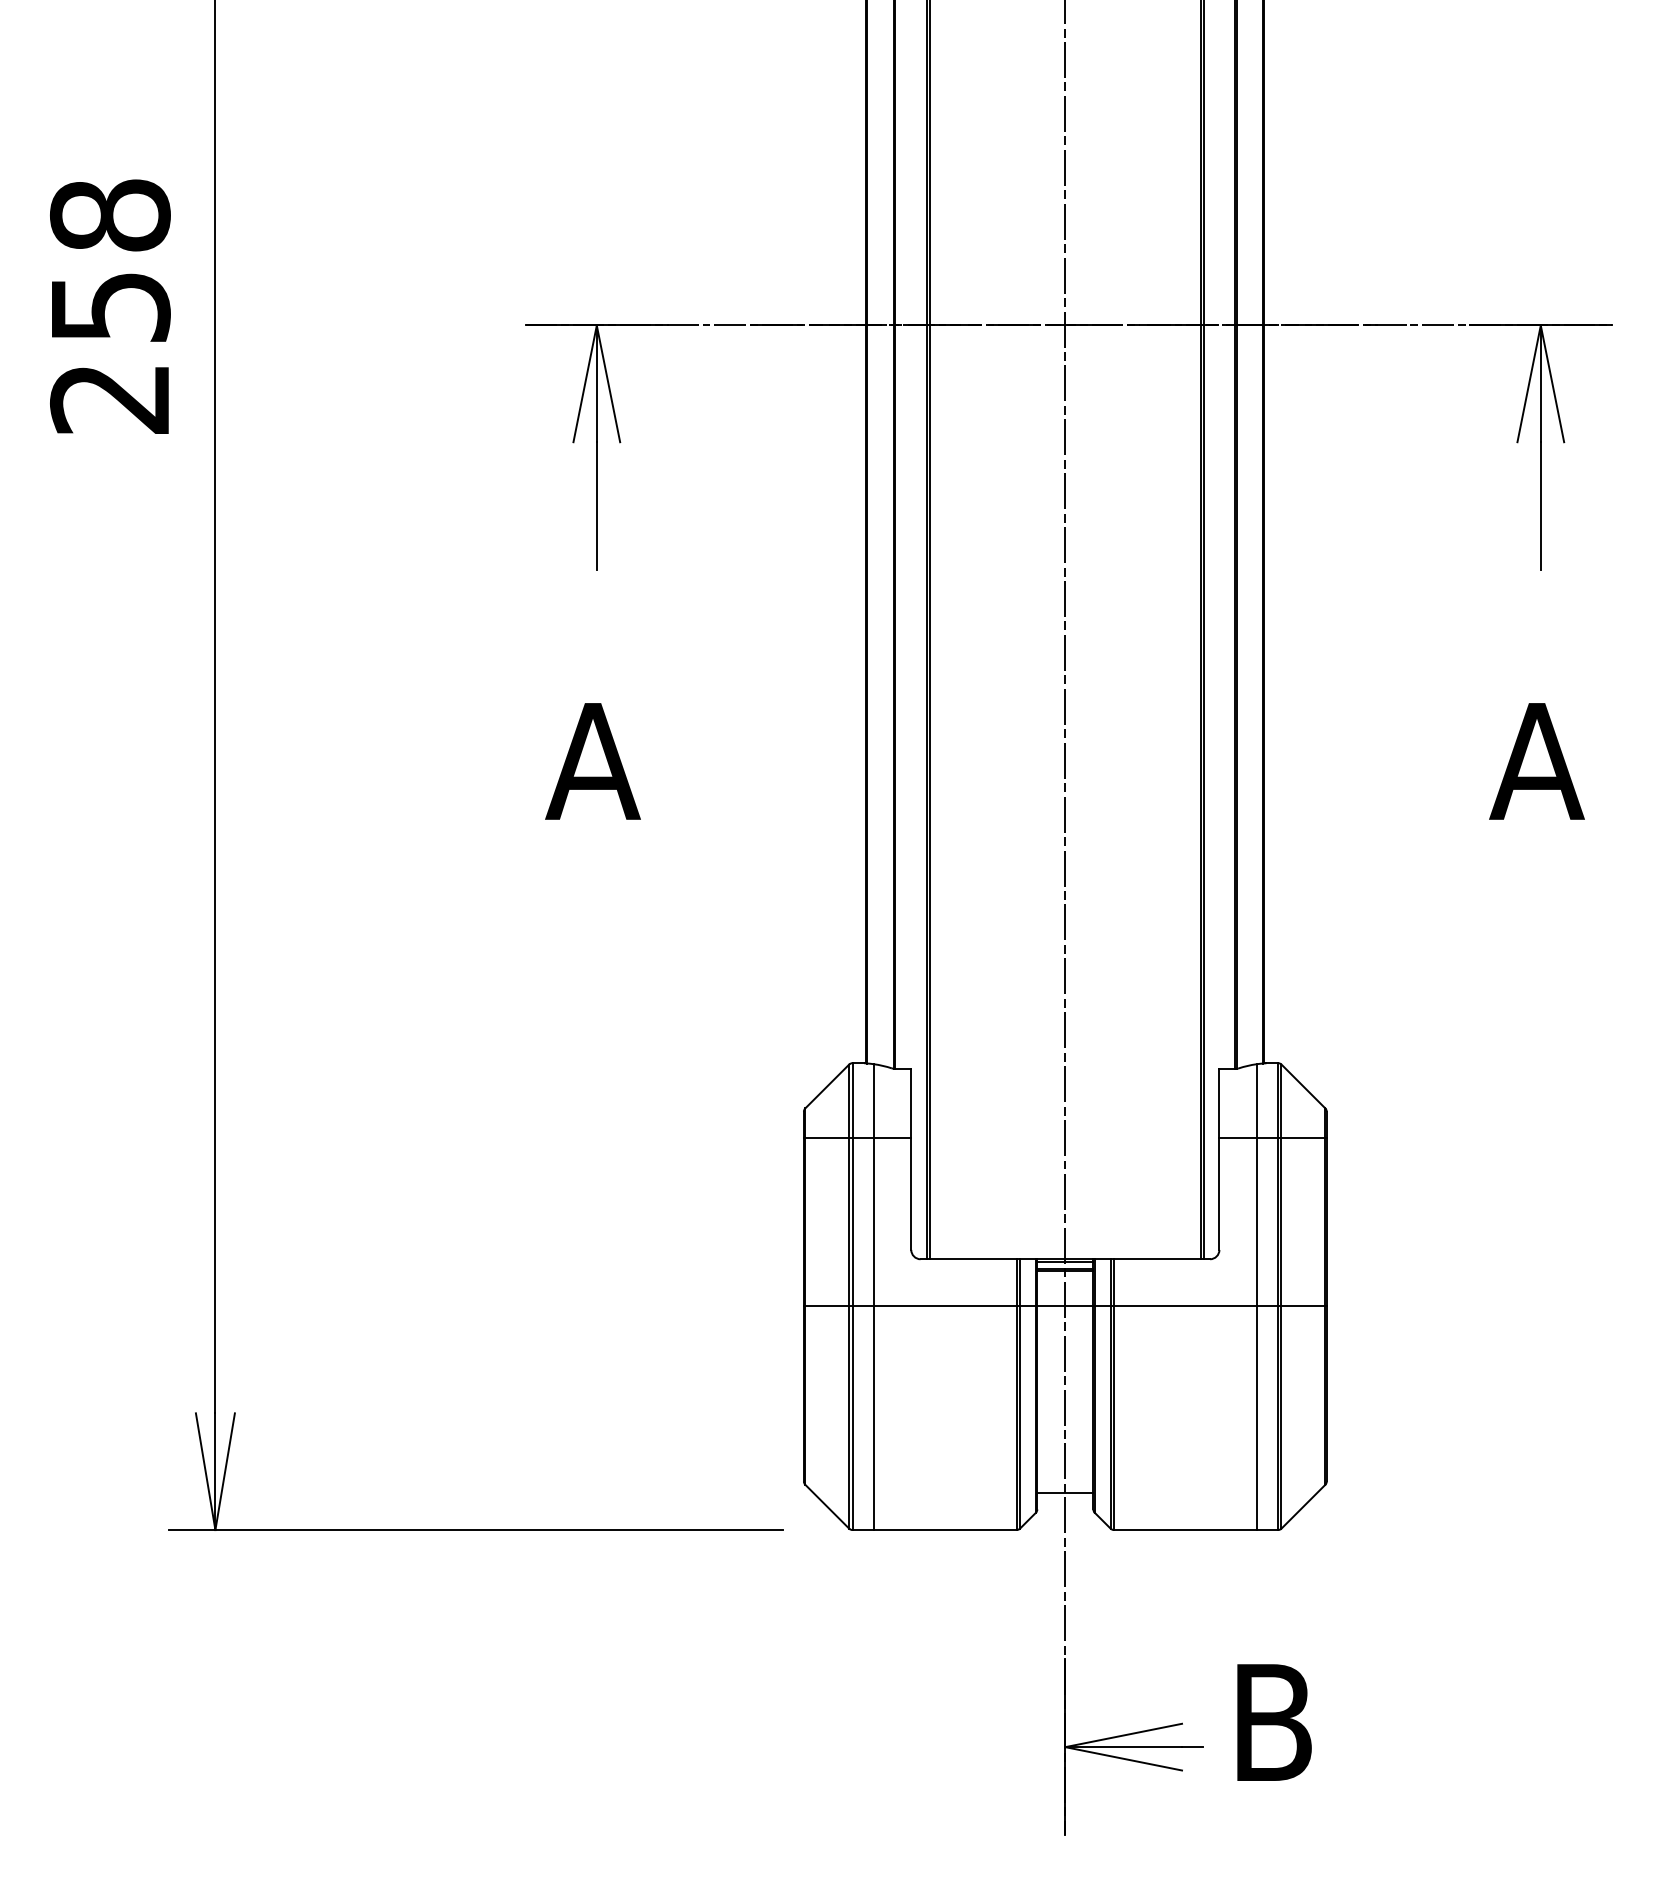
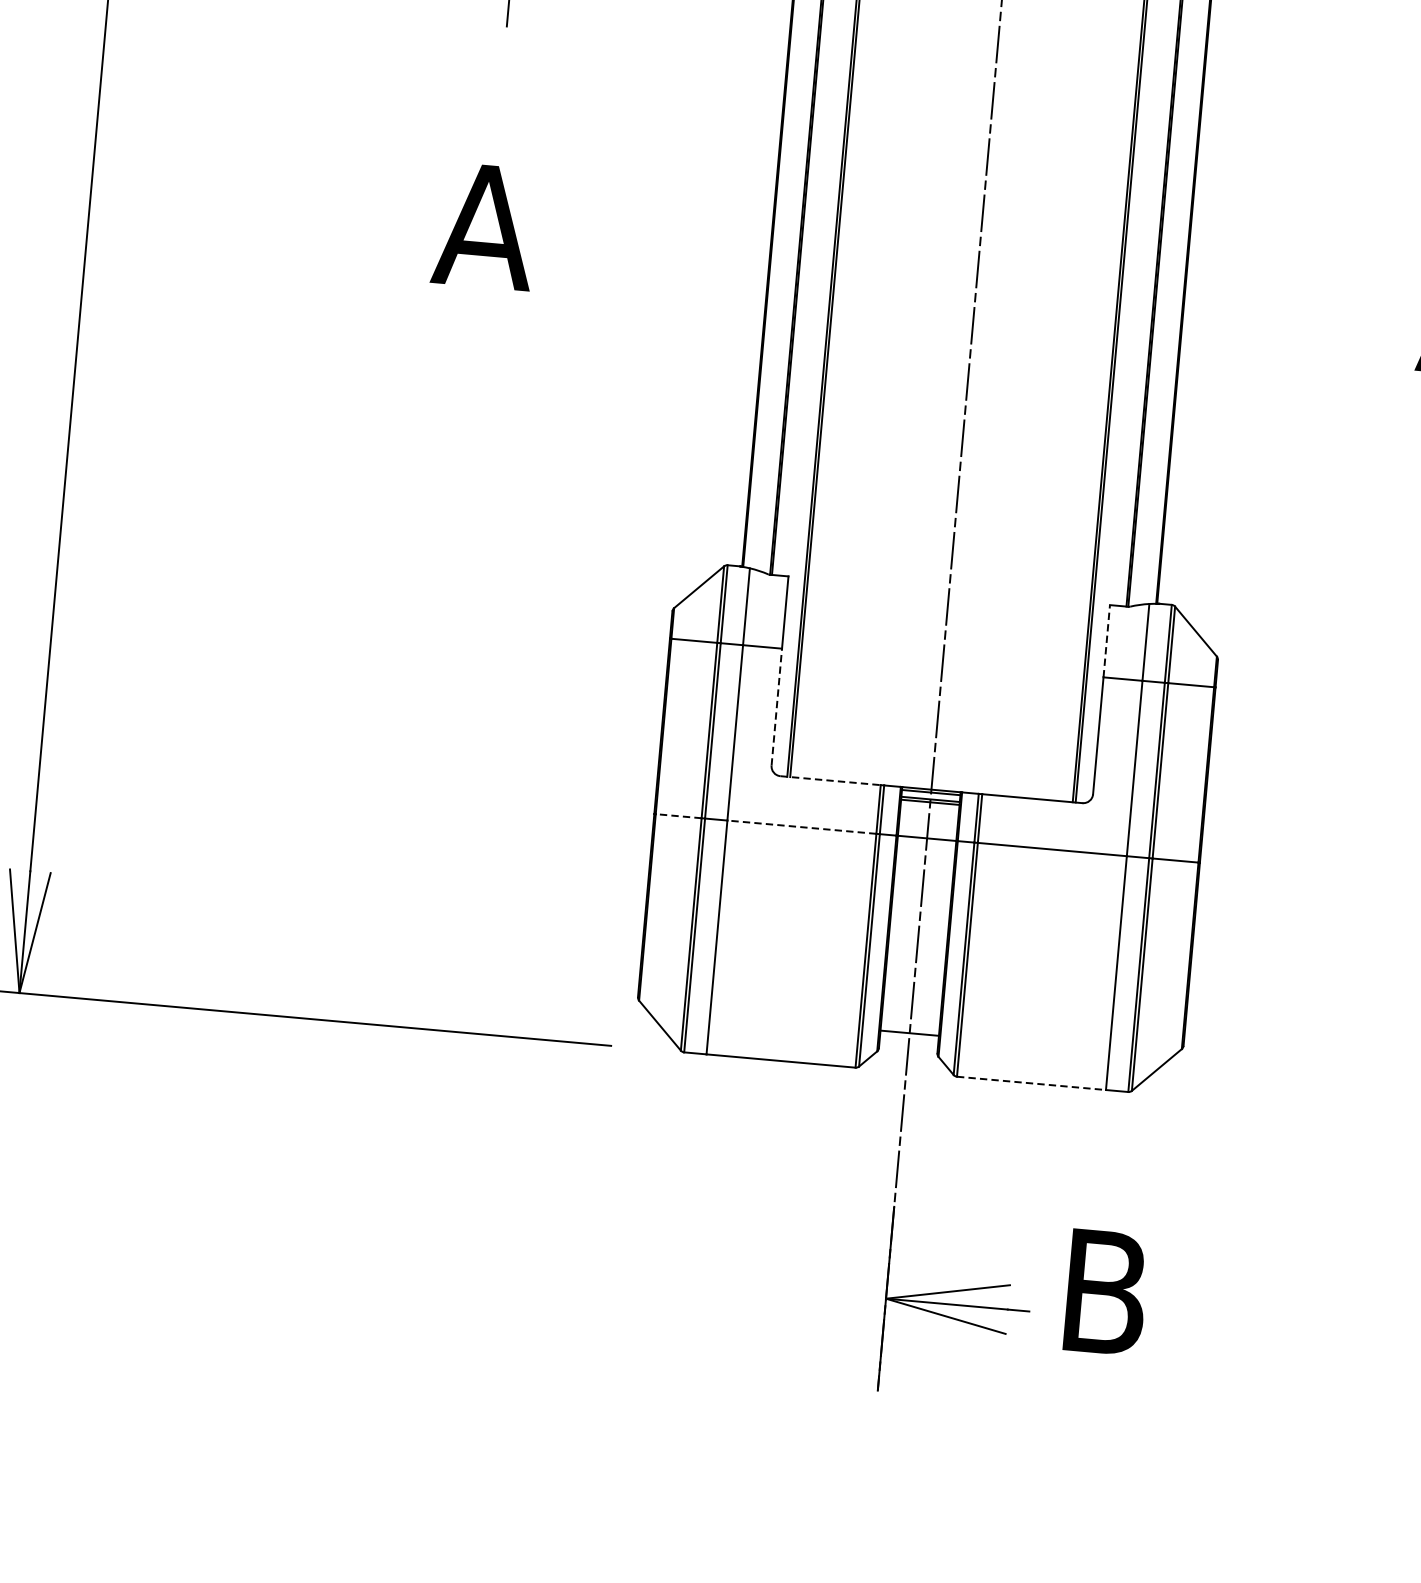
line: (1219, 1103) -> (1106, 641), solid -> dashed
line: (911, 1193) -> (777, 706), solid -> dashed
line: (969, 1259) -> (831, 780), solid -> dashed
line: (827, 1305) -> (679, 815), solid -> dashed
line: (944, 1305) -> (801, 826), solid -> dashed
line: (1185, 1530) -> (1031, 1083), solid -> dashed

